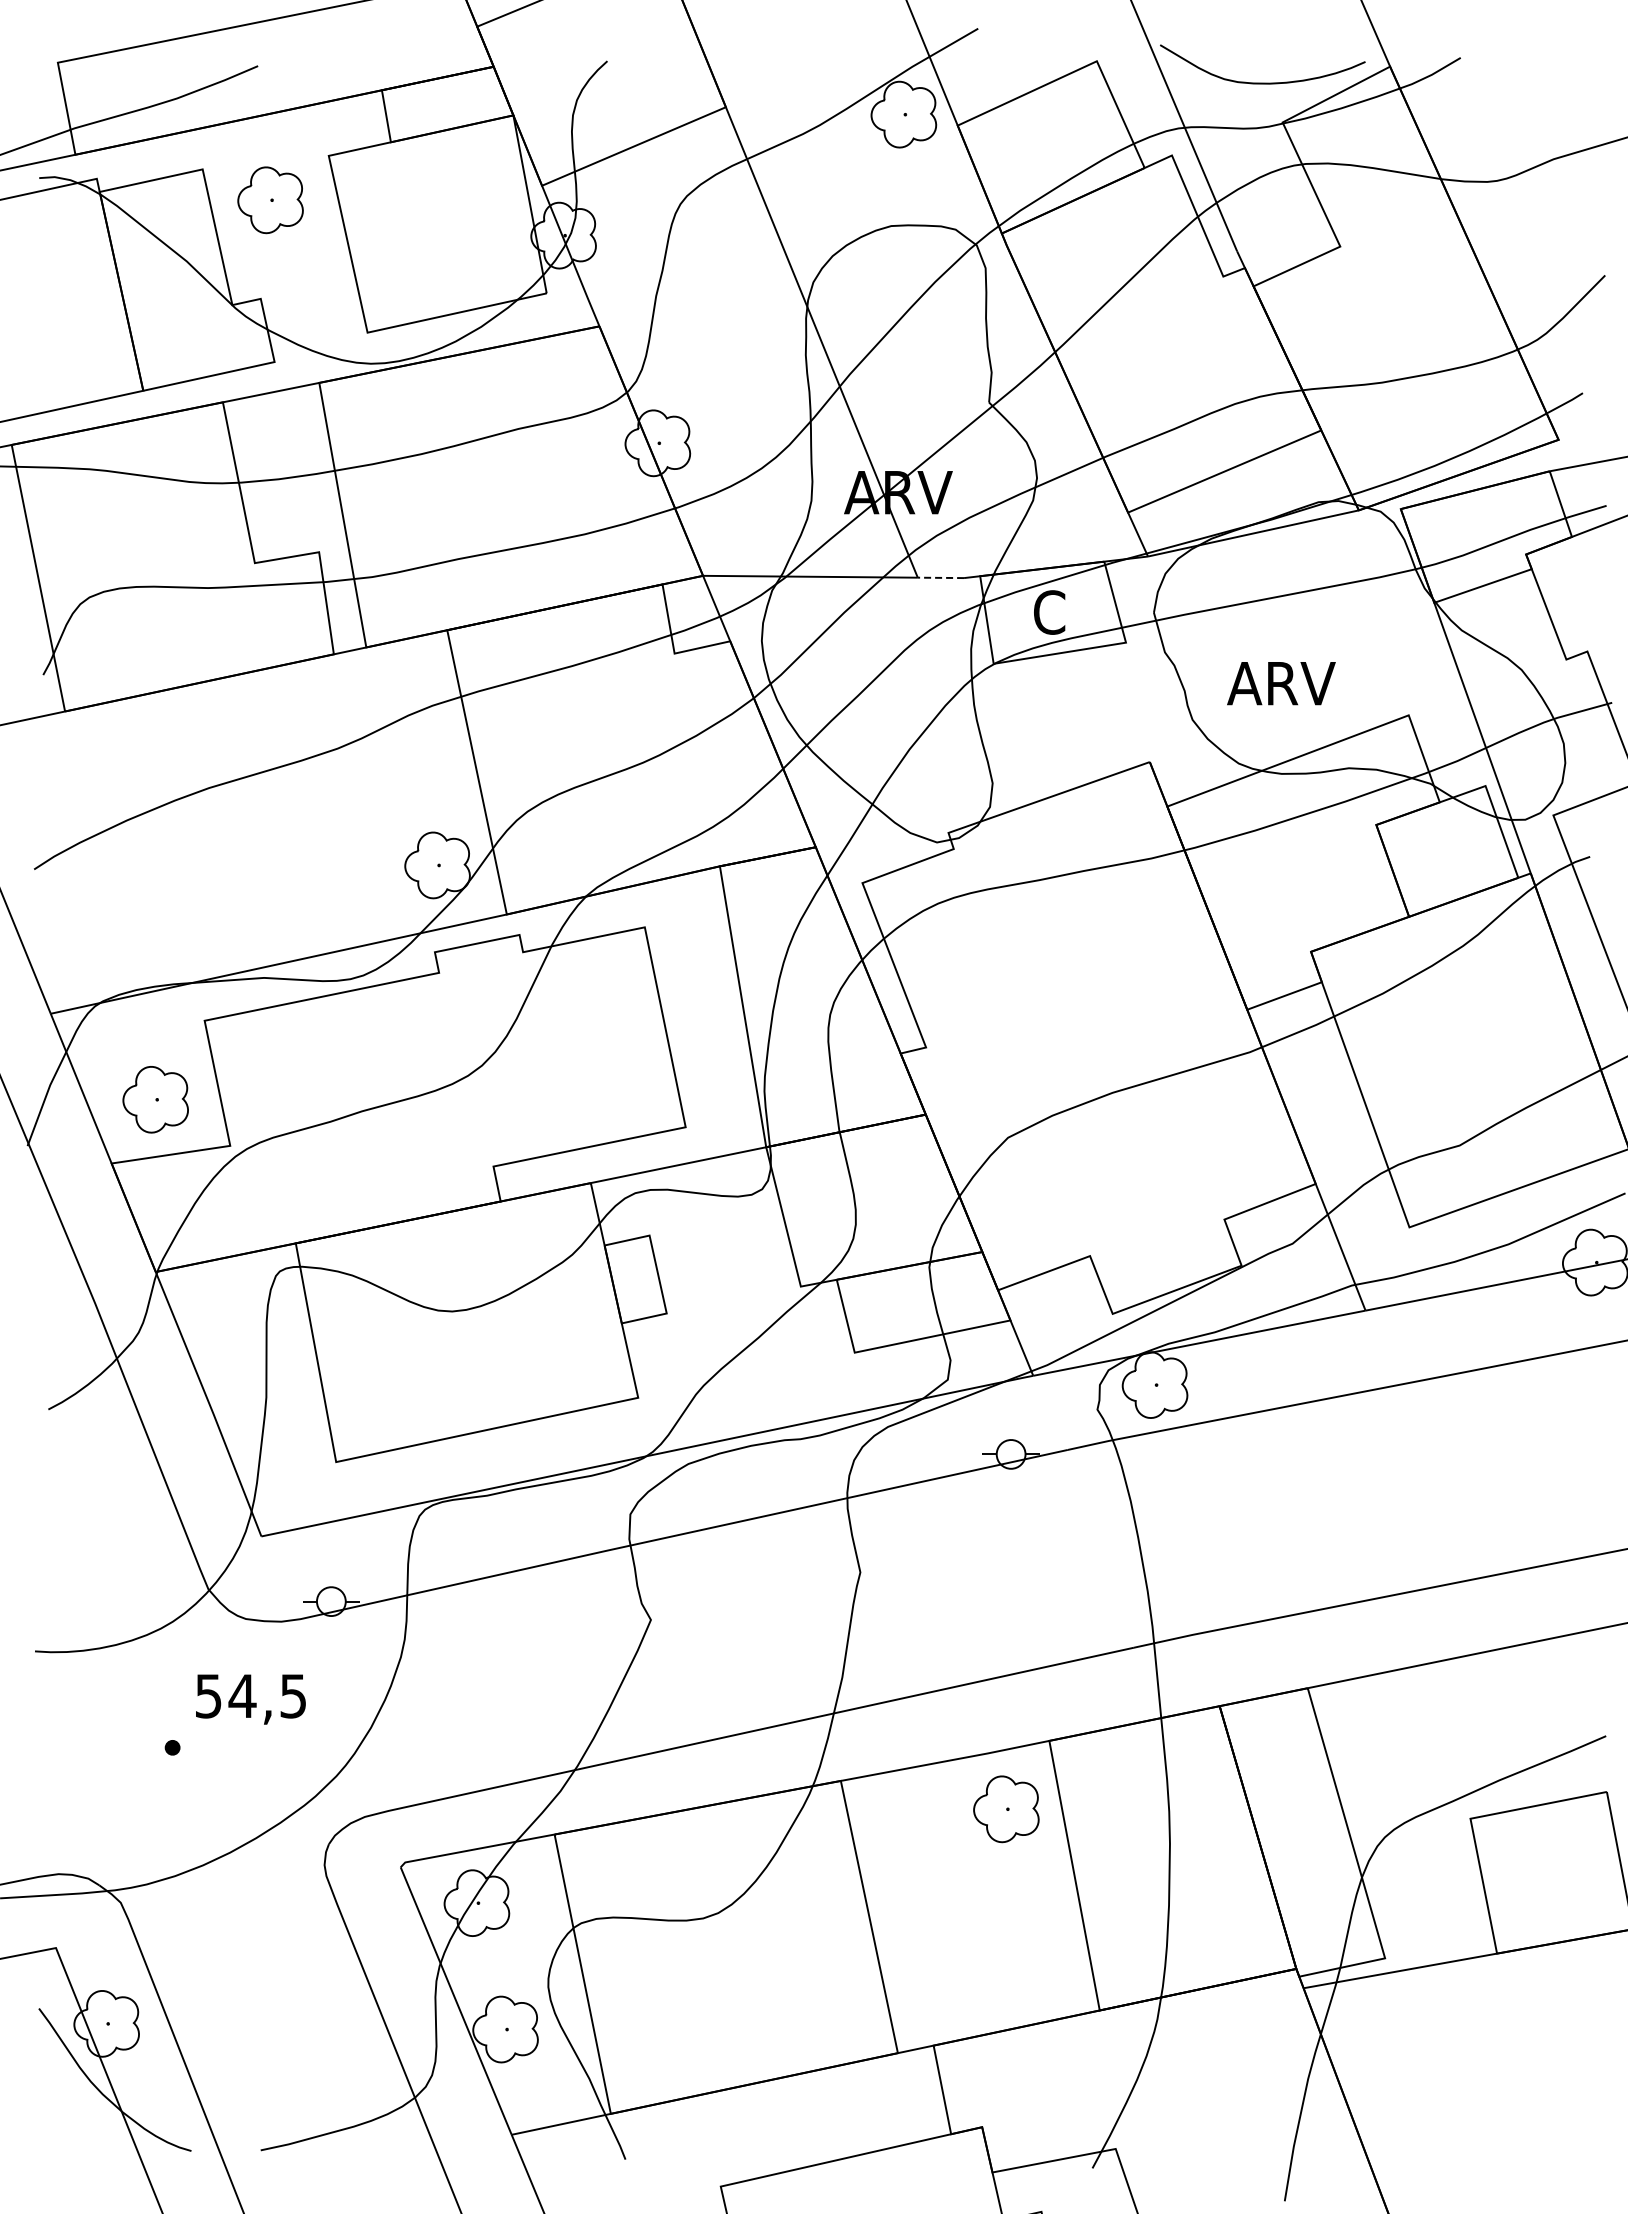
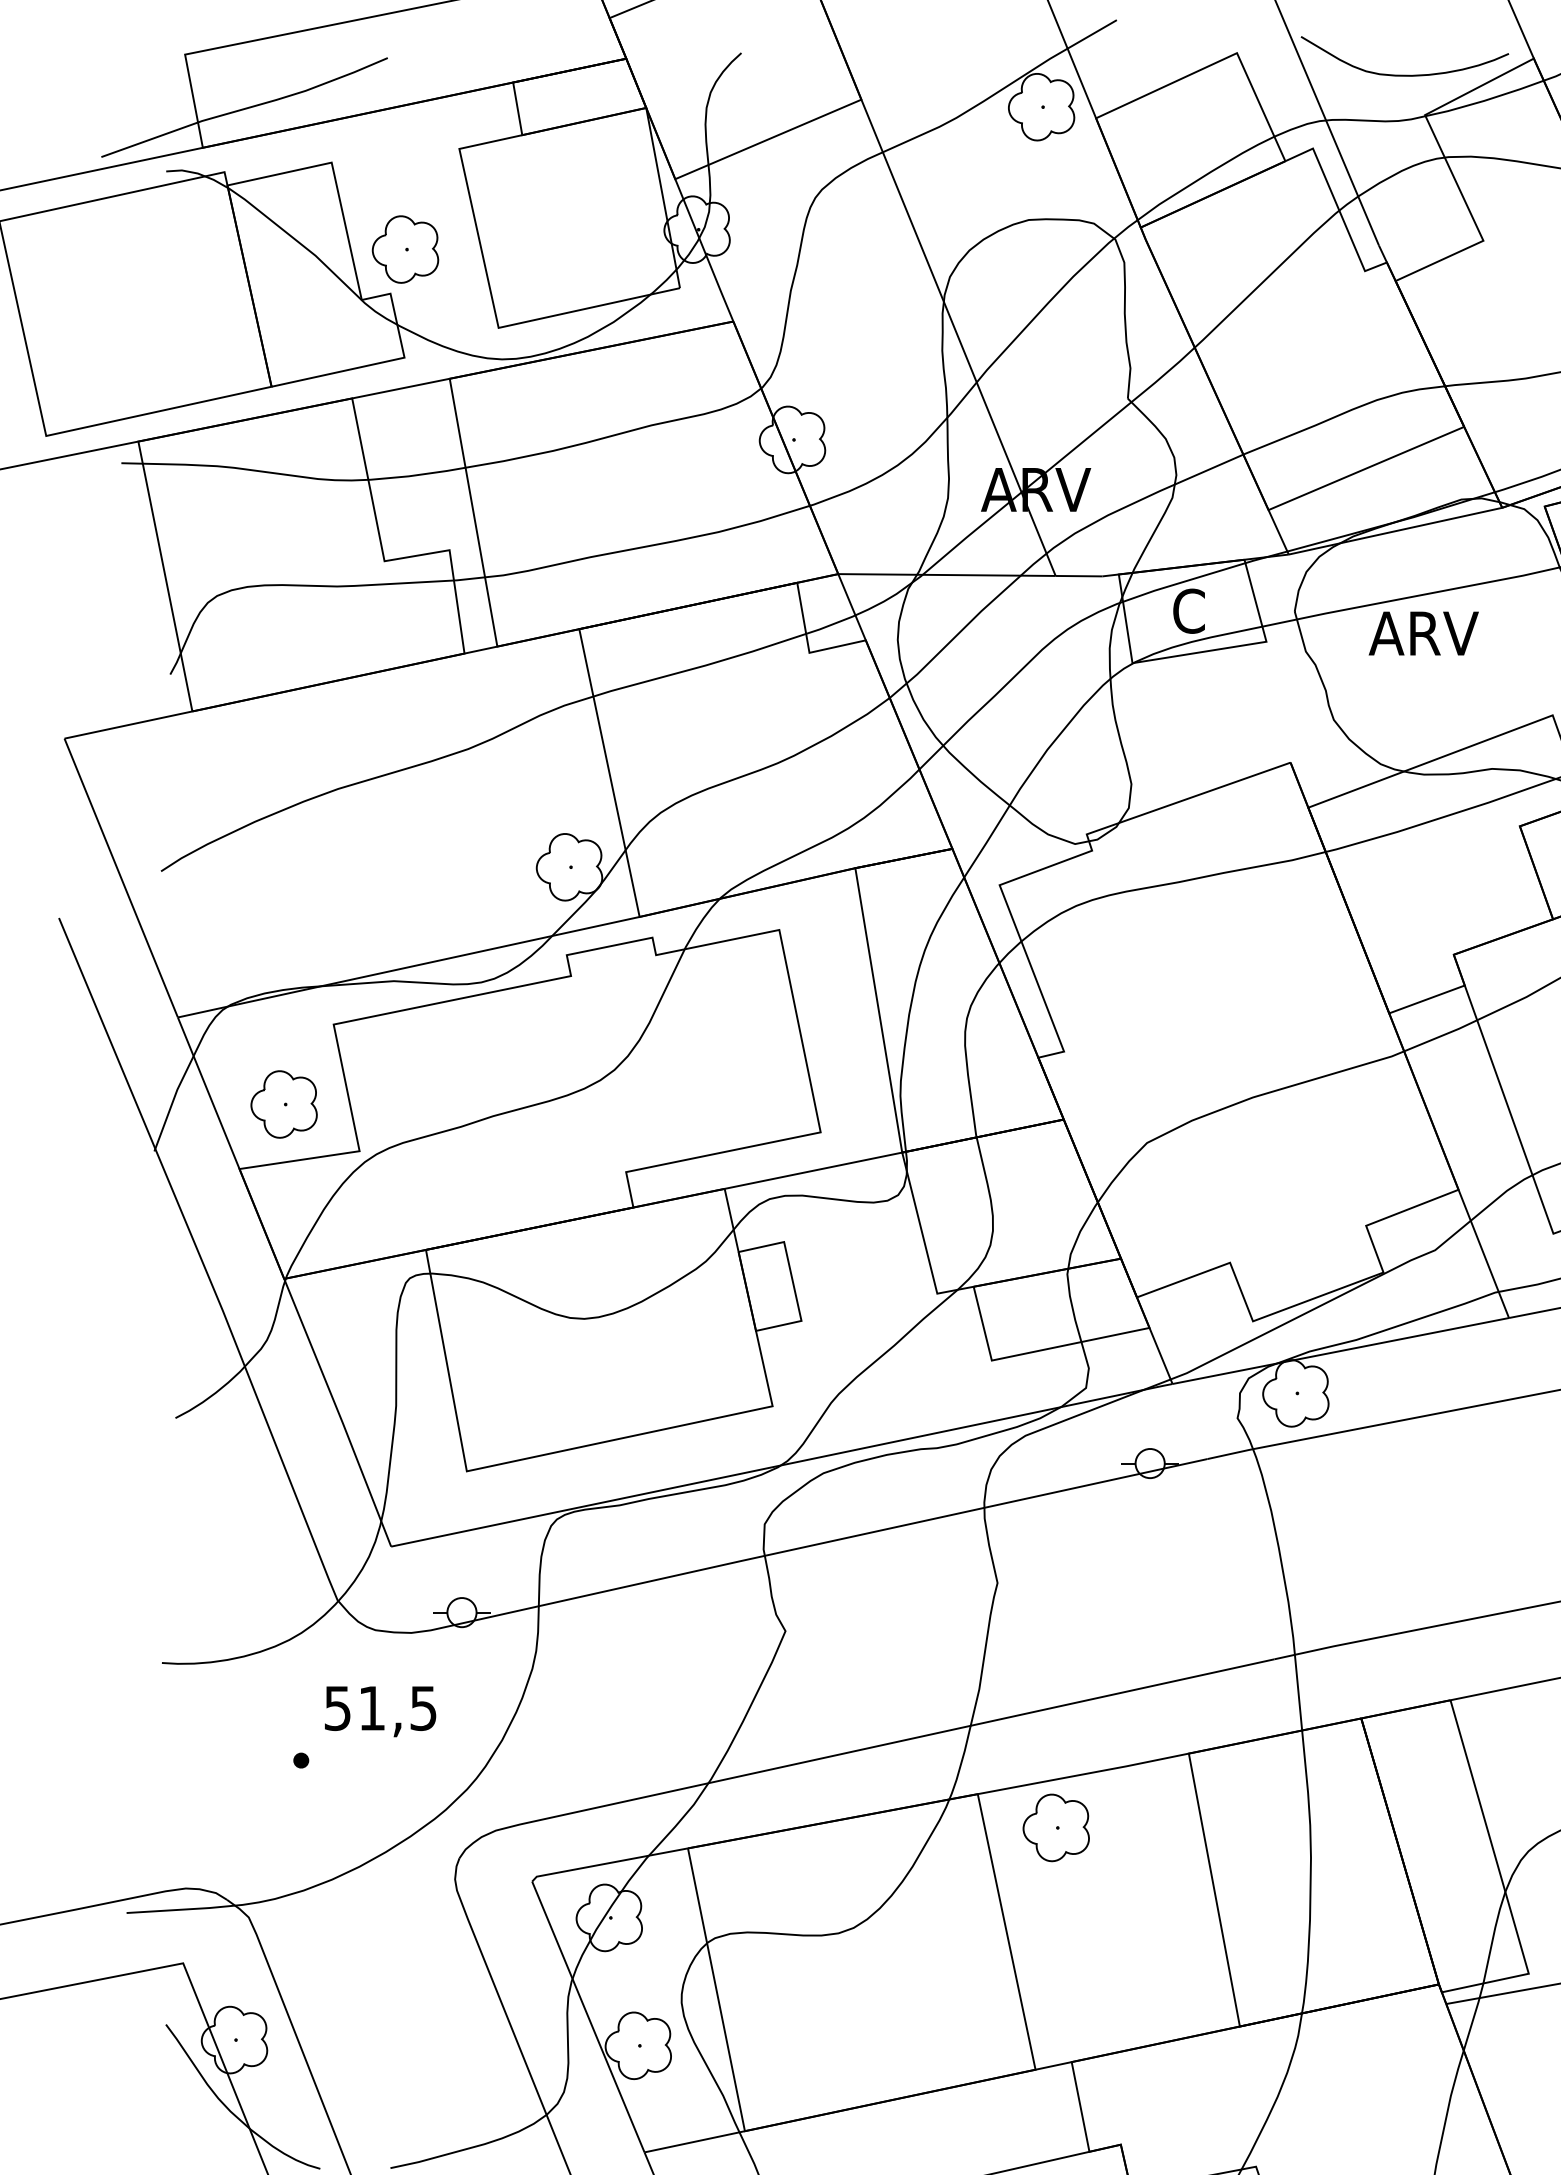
part: (270, 200) -> (405, 249), moved
line: (940, 577) -> (1078, 575), dashed -> solid
text: (1281, 683) -> (1423, 633), moved
text: (242, 1695) -> (372, 1707), 54,5 -> 51,5
part: (1006, 1809) -> (1056, 1828), moved

